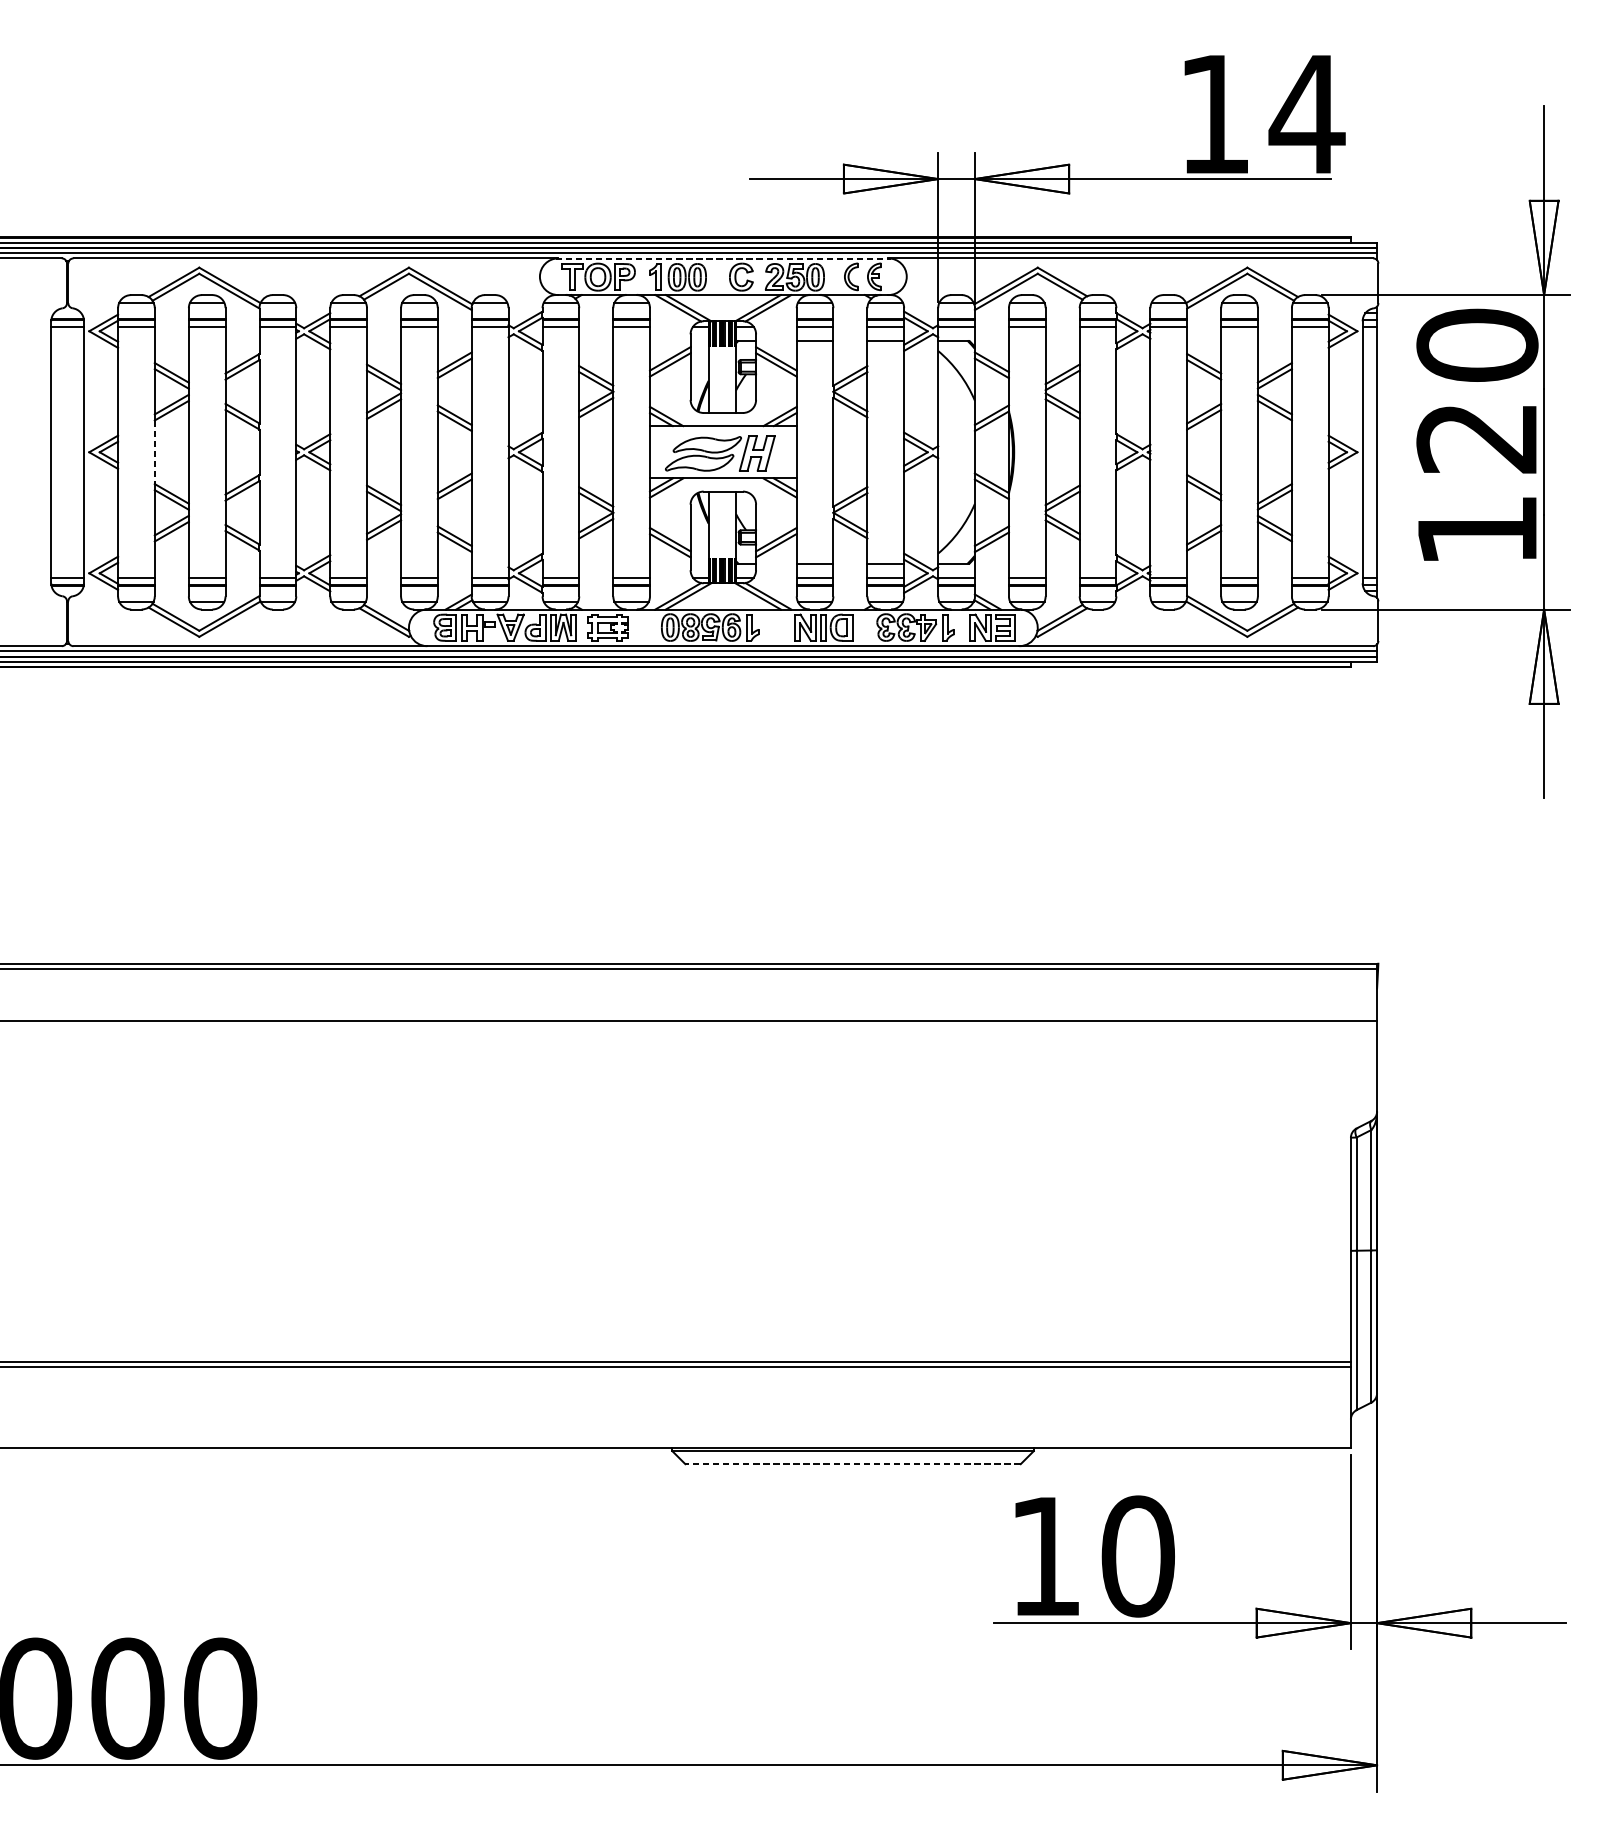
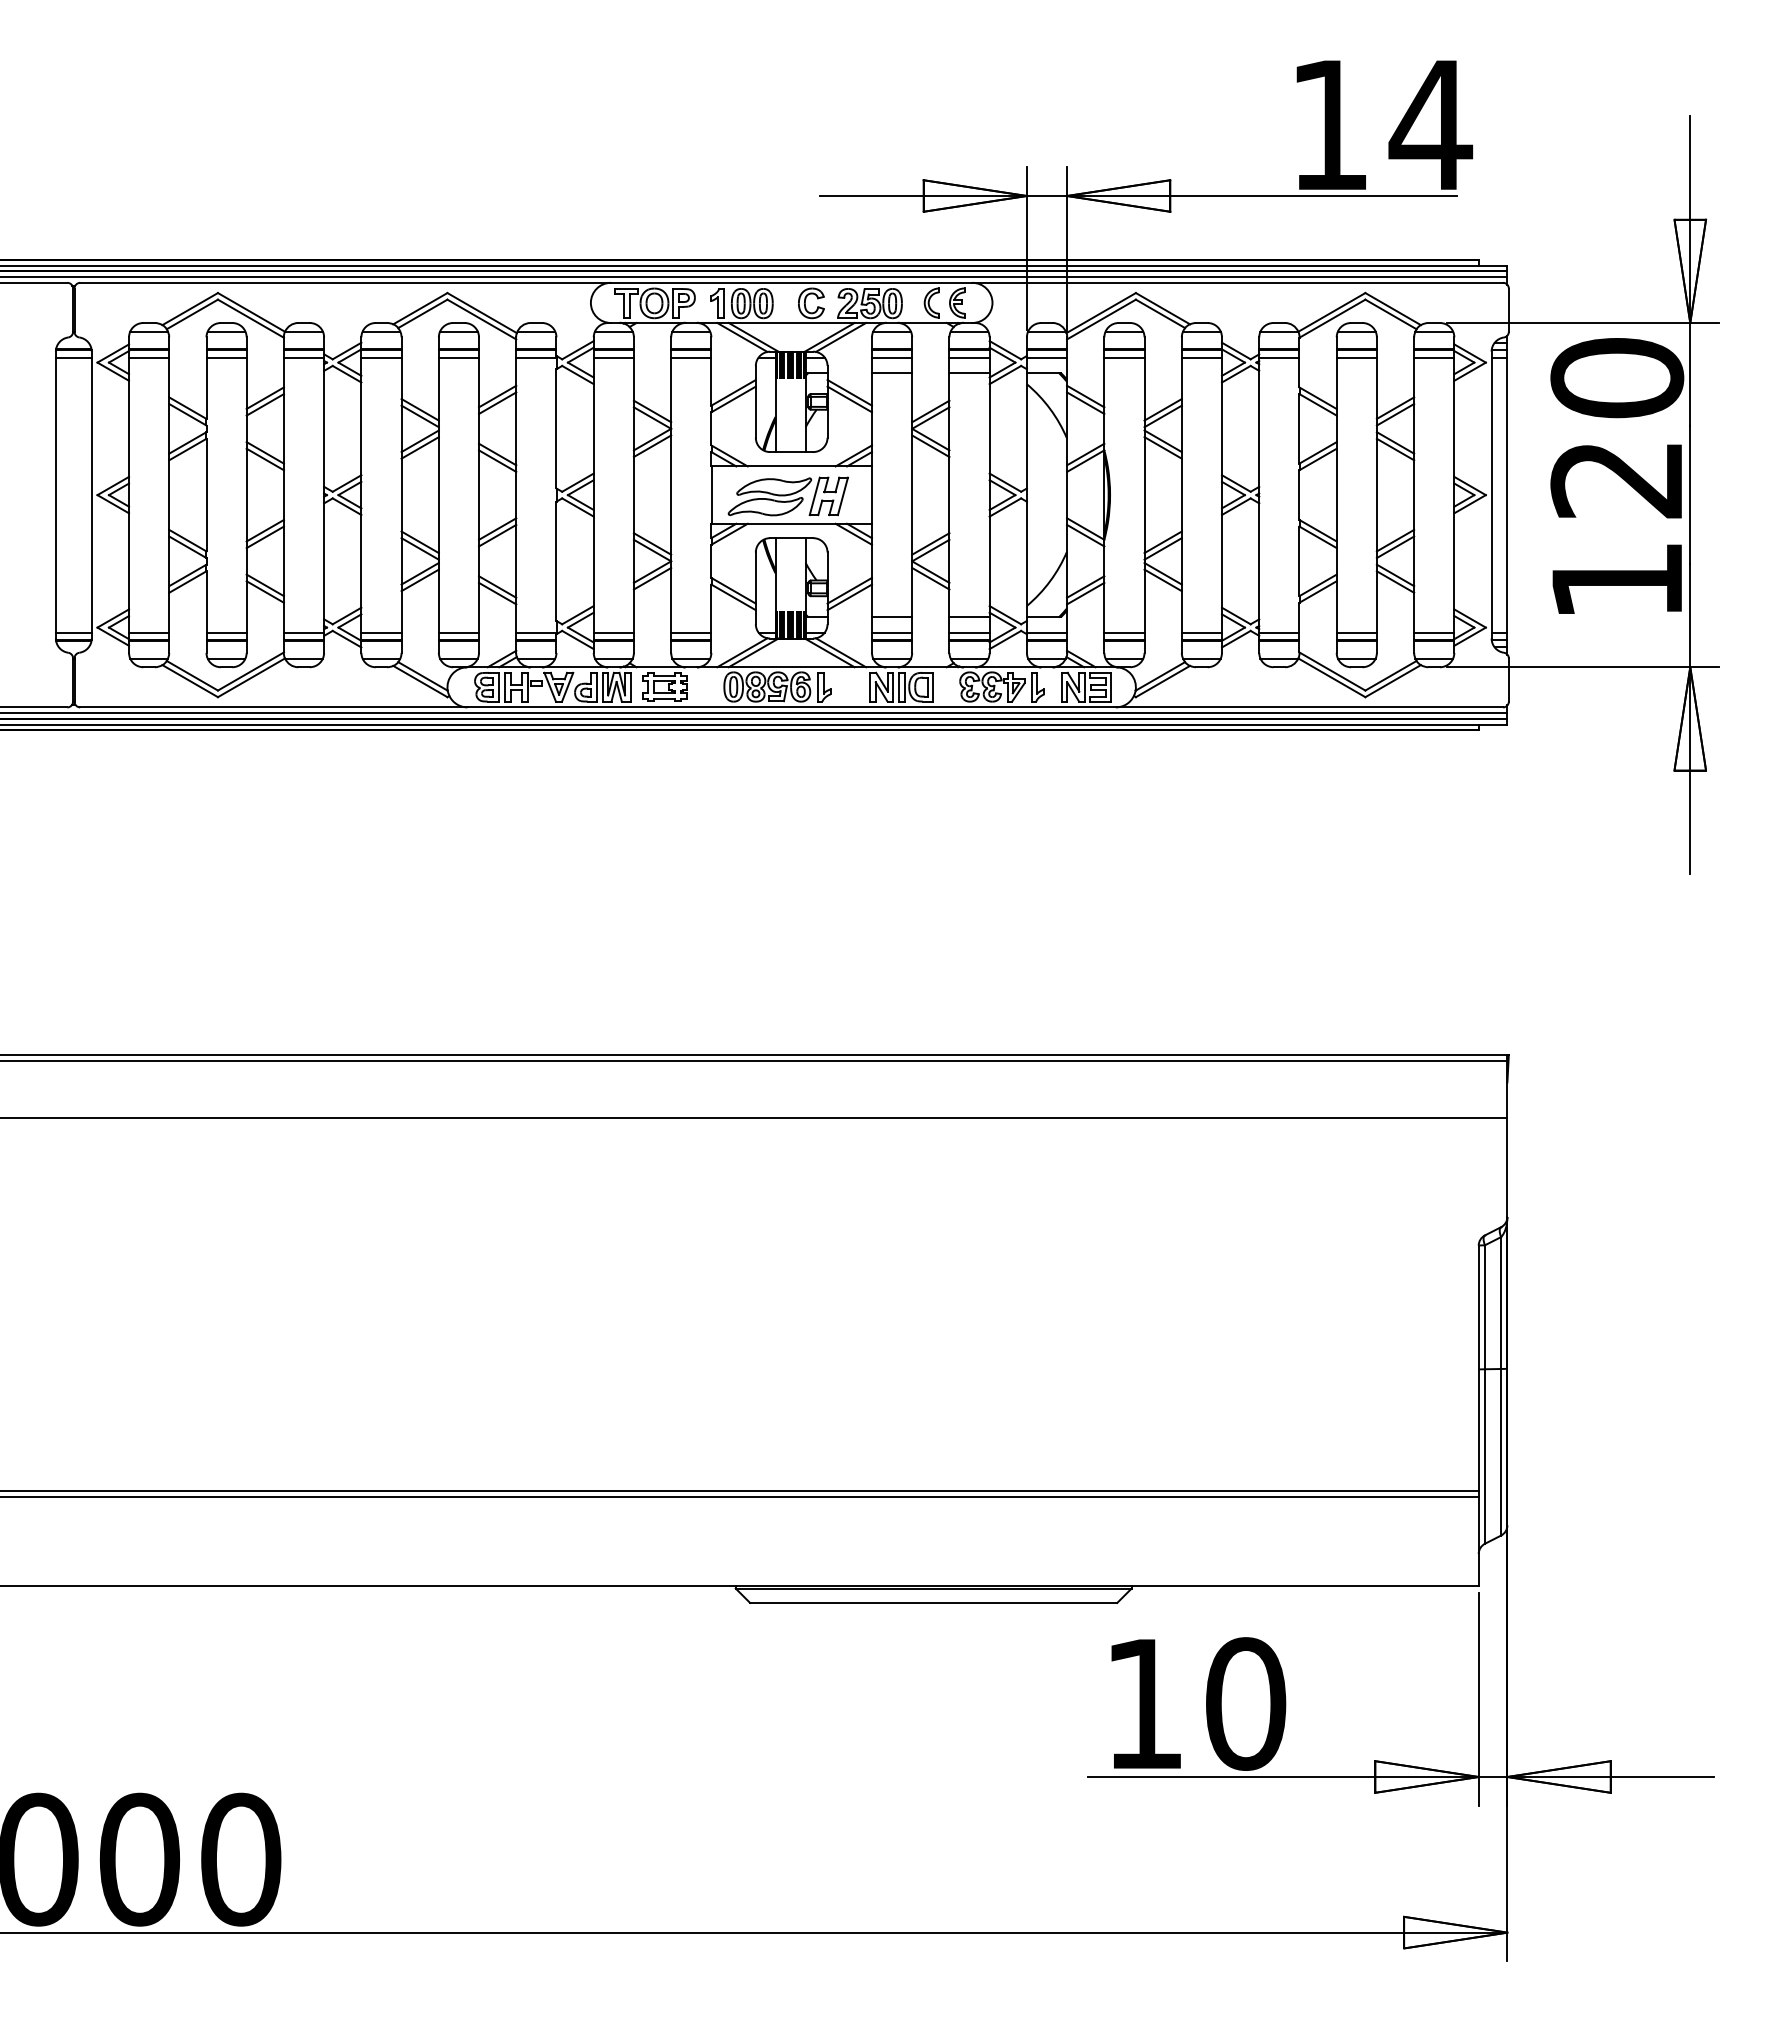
line: (723, 259) -> (791, 283), dashed -> solid
line: (155, 452) -> (169, 495), dashed -> solid
line: (852, 1463) -> (933, 1602), dashed -> solid

